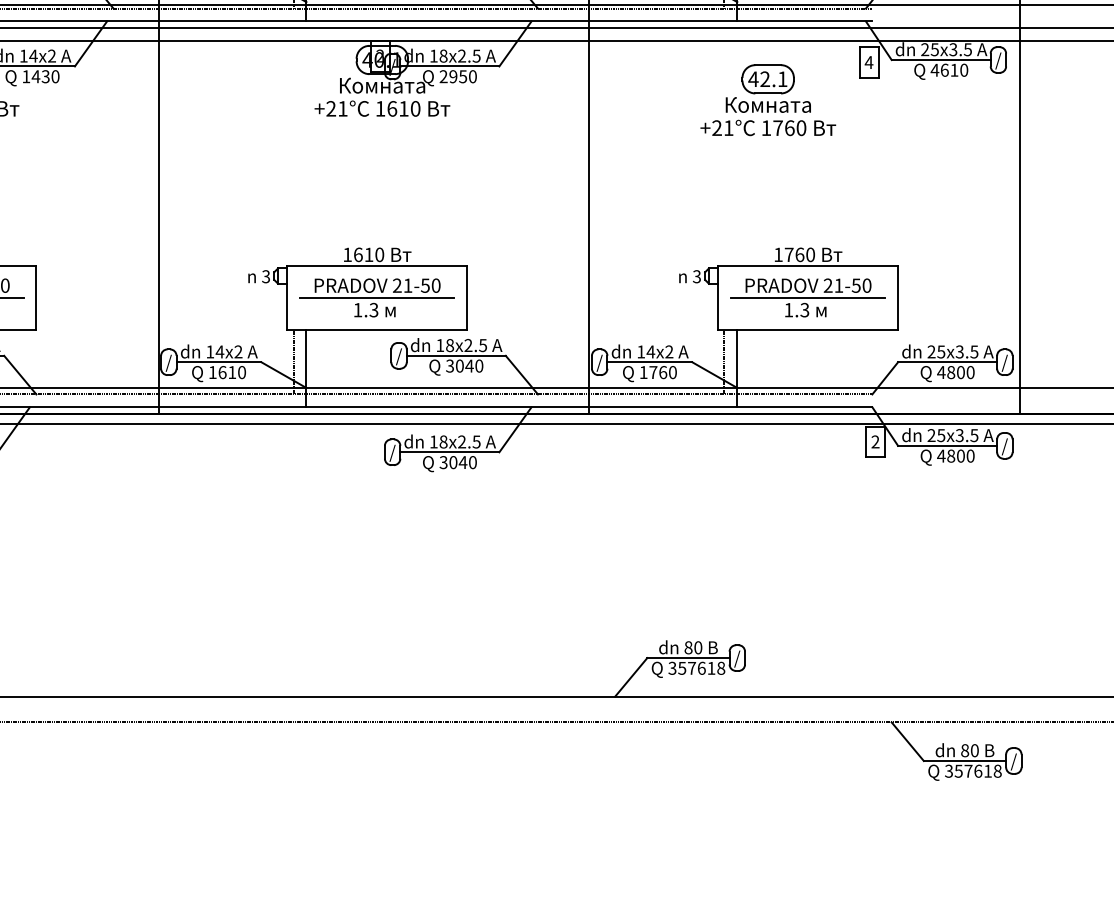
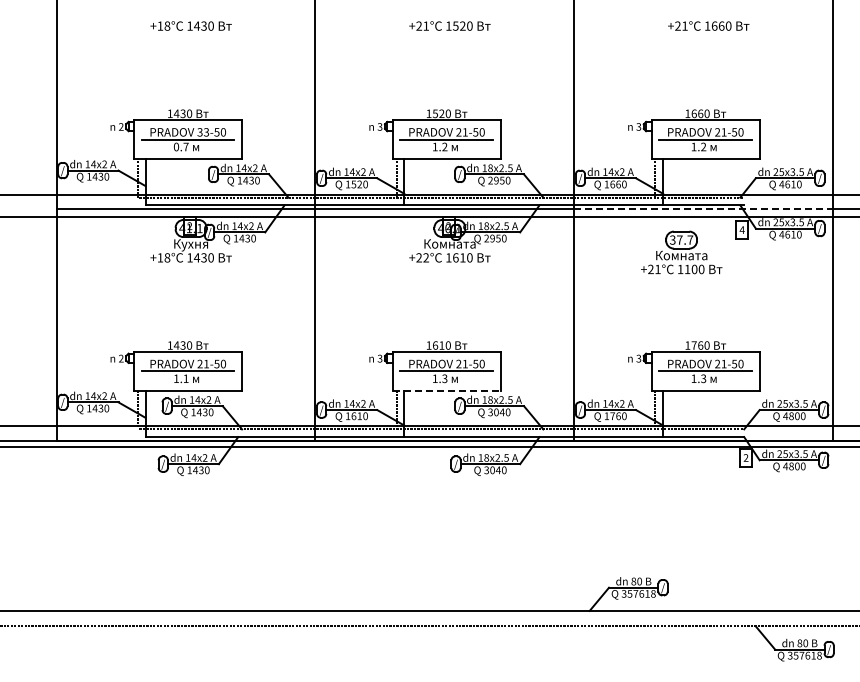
line: (806, 28) -> (704, 209), solid -> dashed
text: (767, 78) -> (681, 239), 42.1 -> 37.7
text: (341, 108) -> (425, 257), +21°C -> +22°C
text: (782, 128) -> (690, 269), 1760 -> 1100
line: (378, 329) -> (447, 390), solid -> dashed

